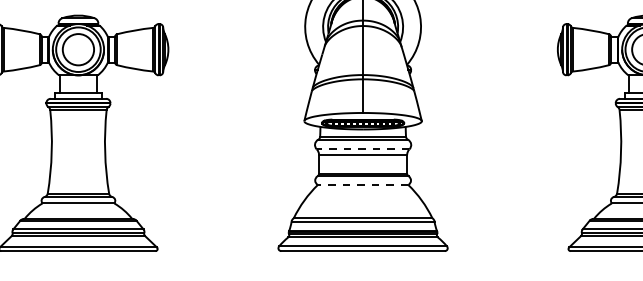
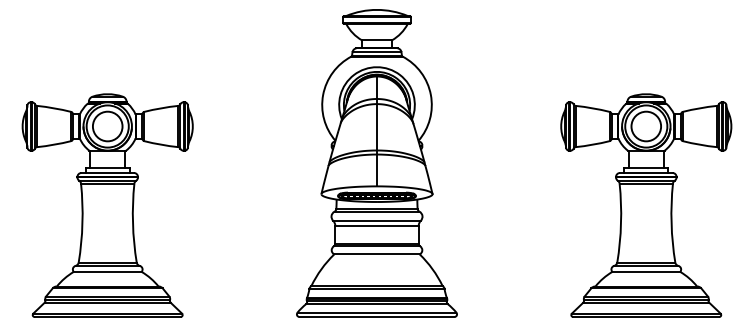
line: (362, 149) -> (376, 220), dashed -> solid
line: (363, 185) -> (377, 254), dashed -> solid

